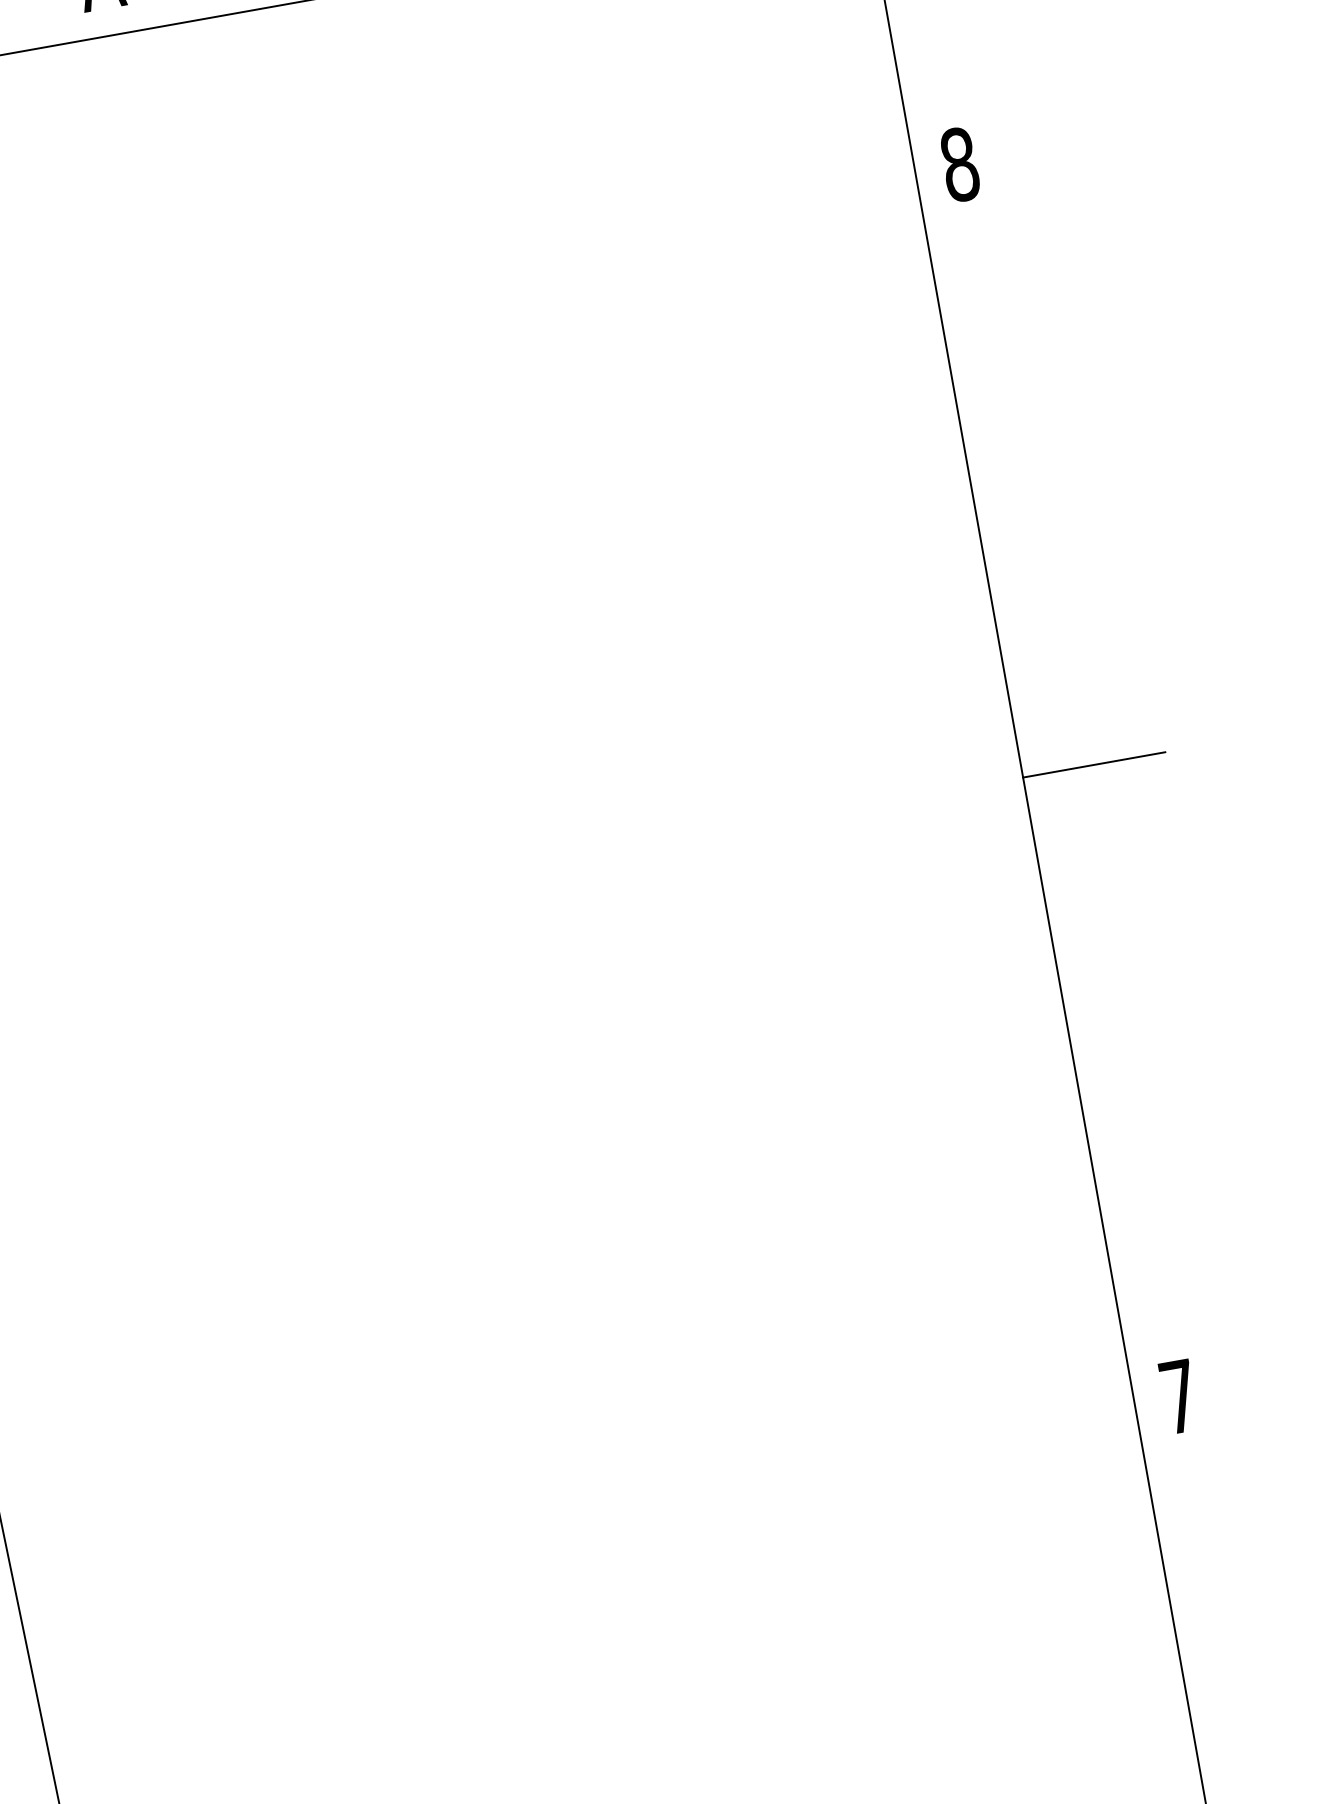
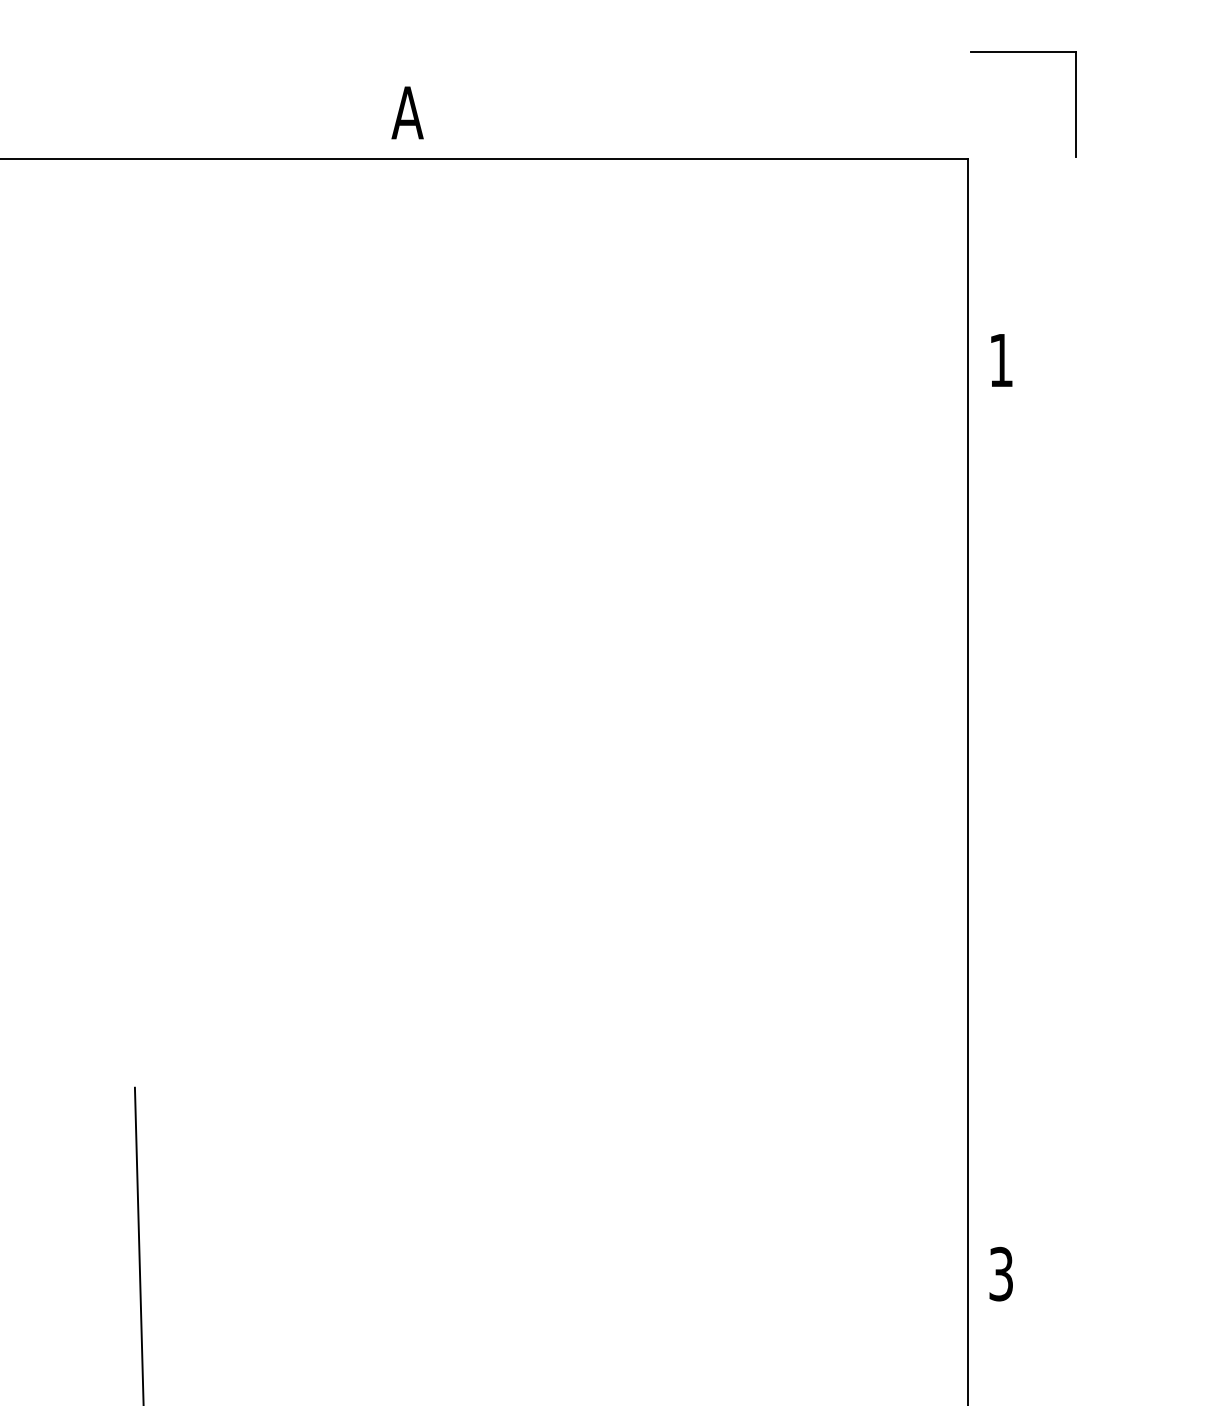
text: (960, 164) -> (1001, 360), 8 -> 1
line: (1093, 765) -> (1020, 809), removed
text: (1178, 1395) -> (1000, 1273), 7 -> 3

